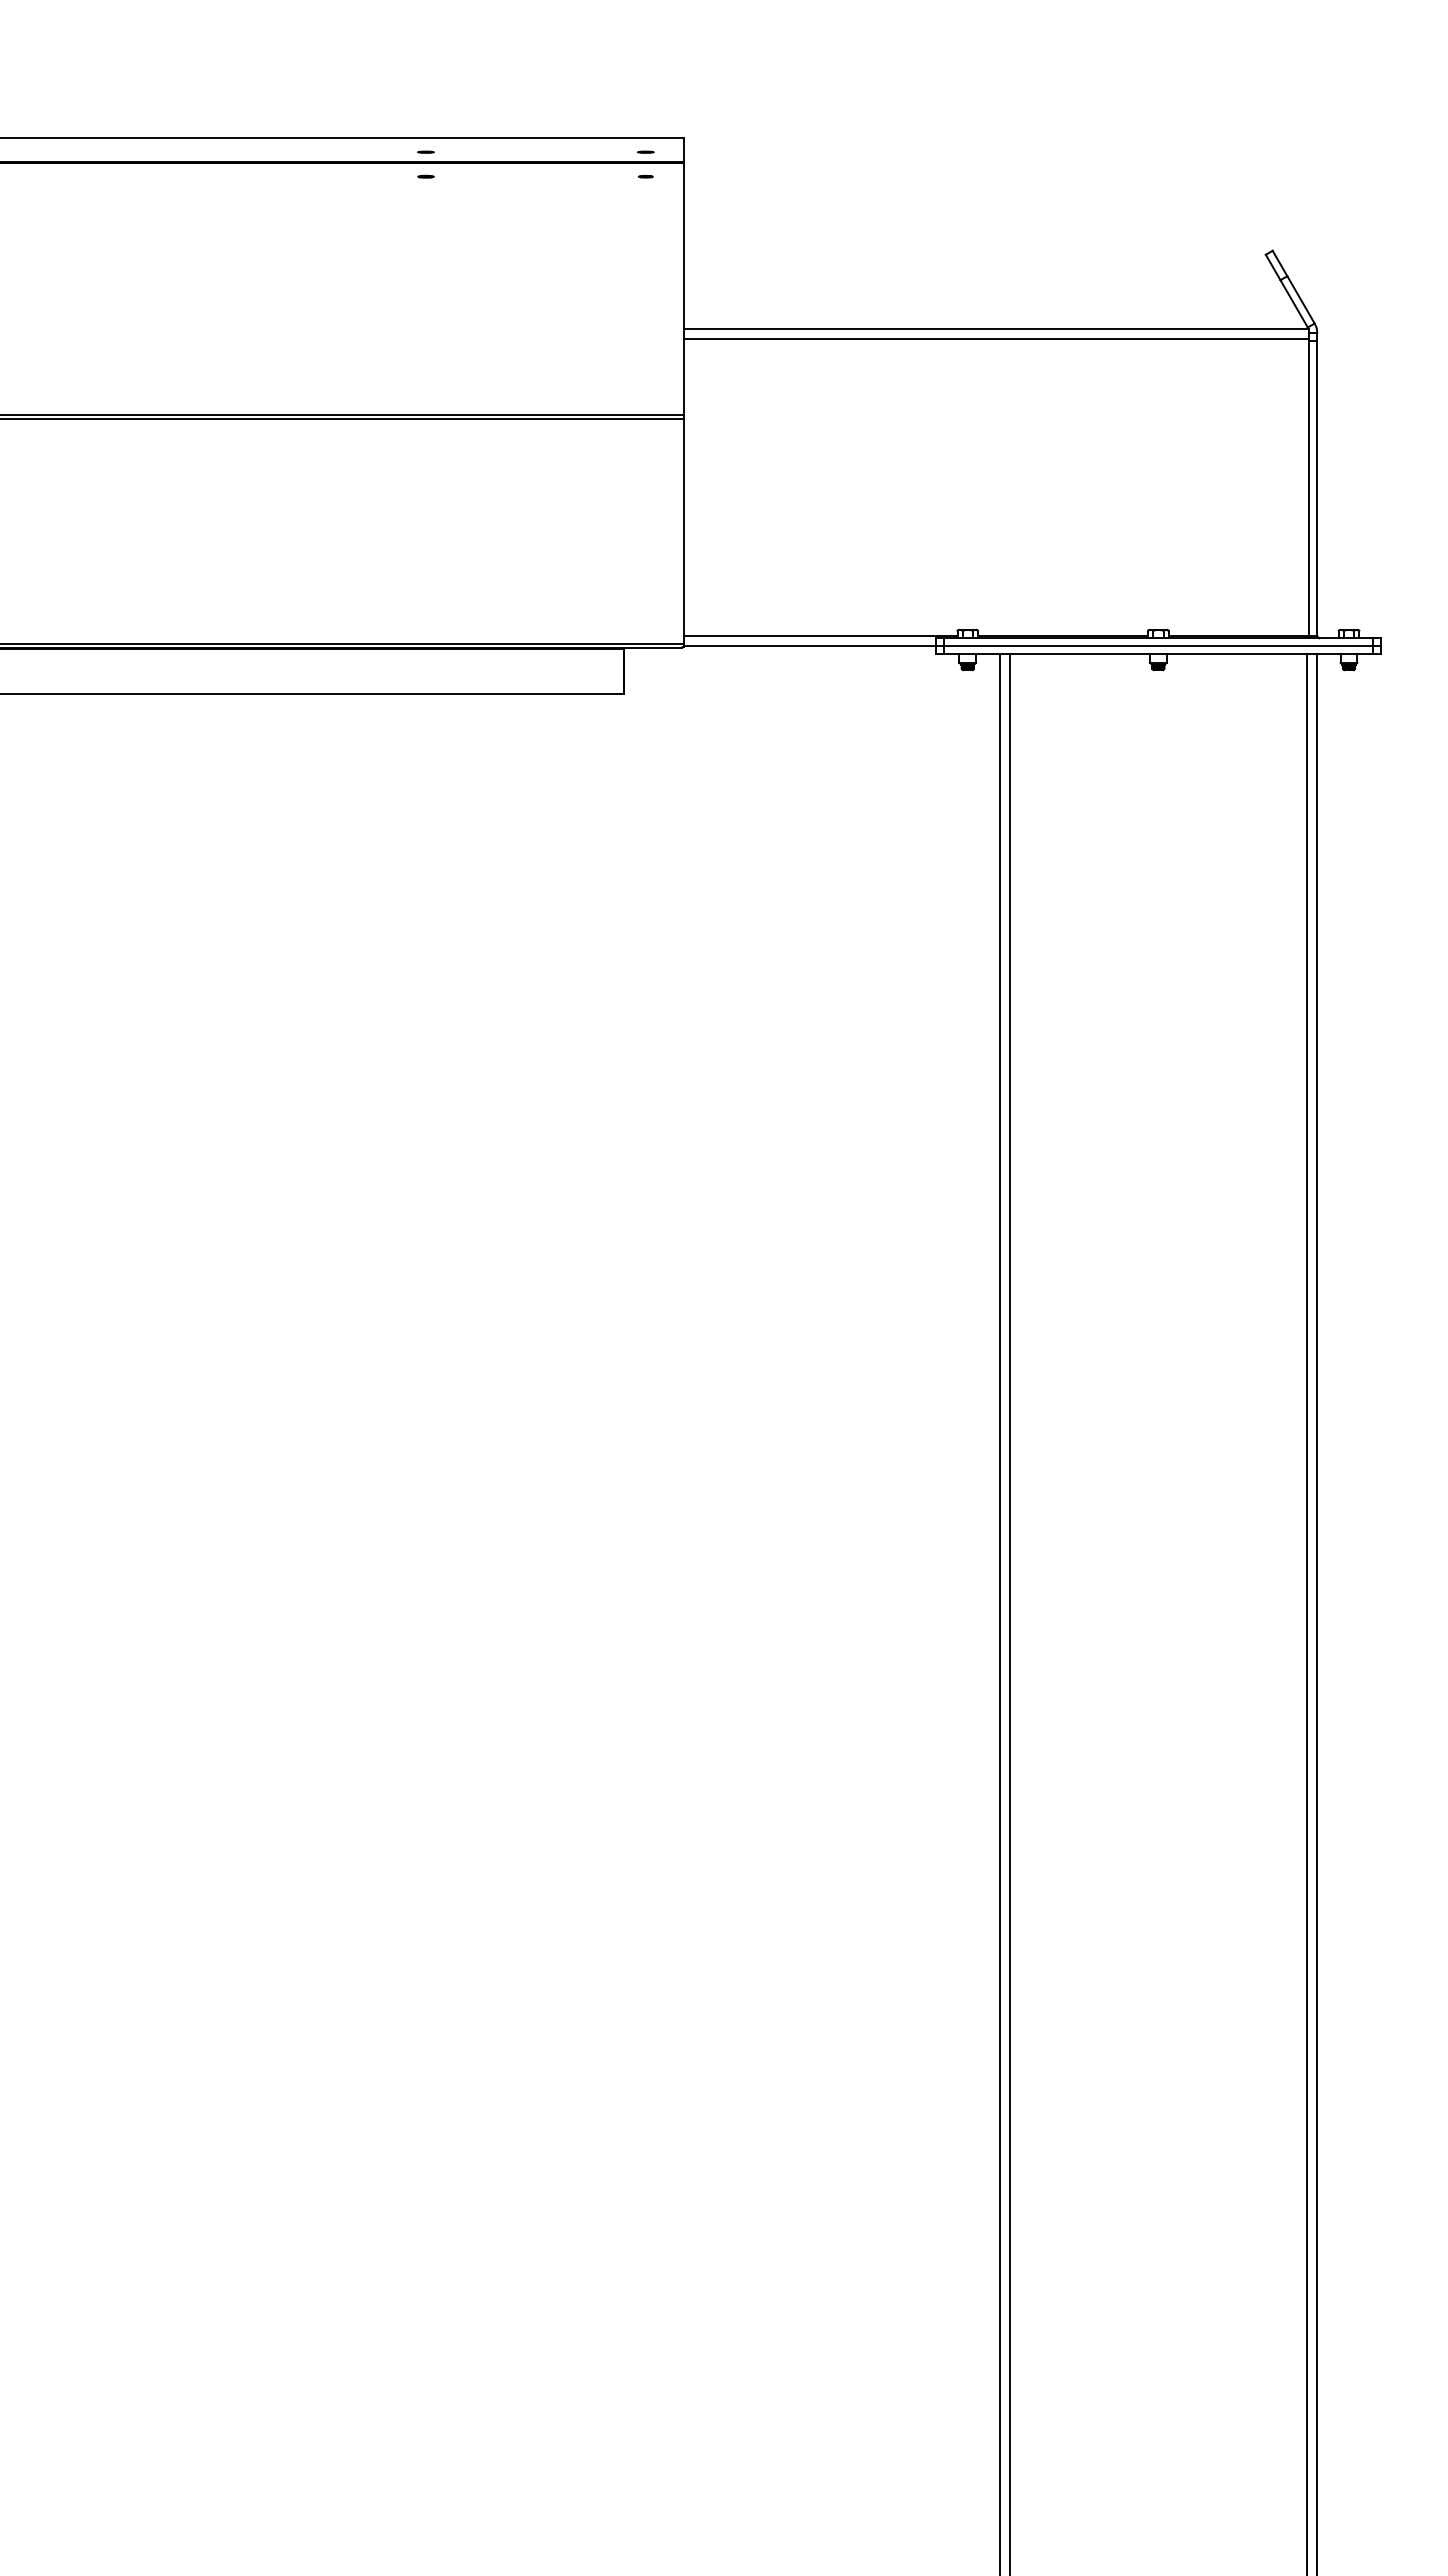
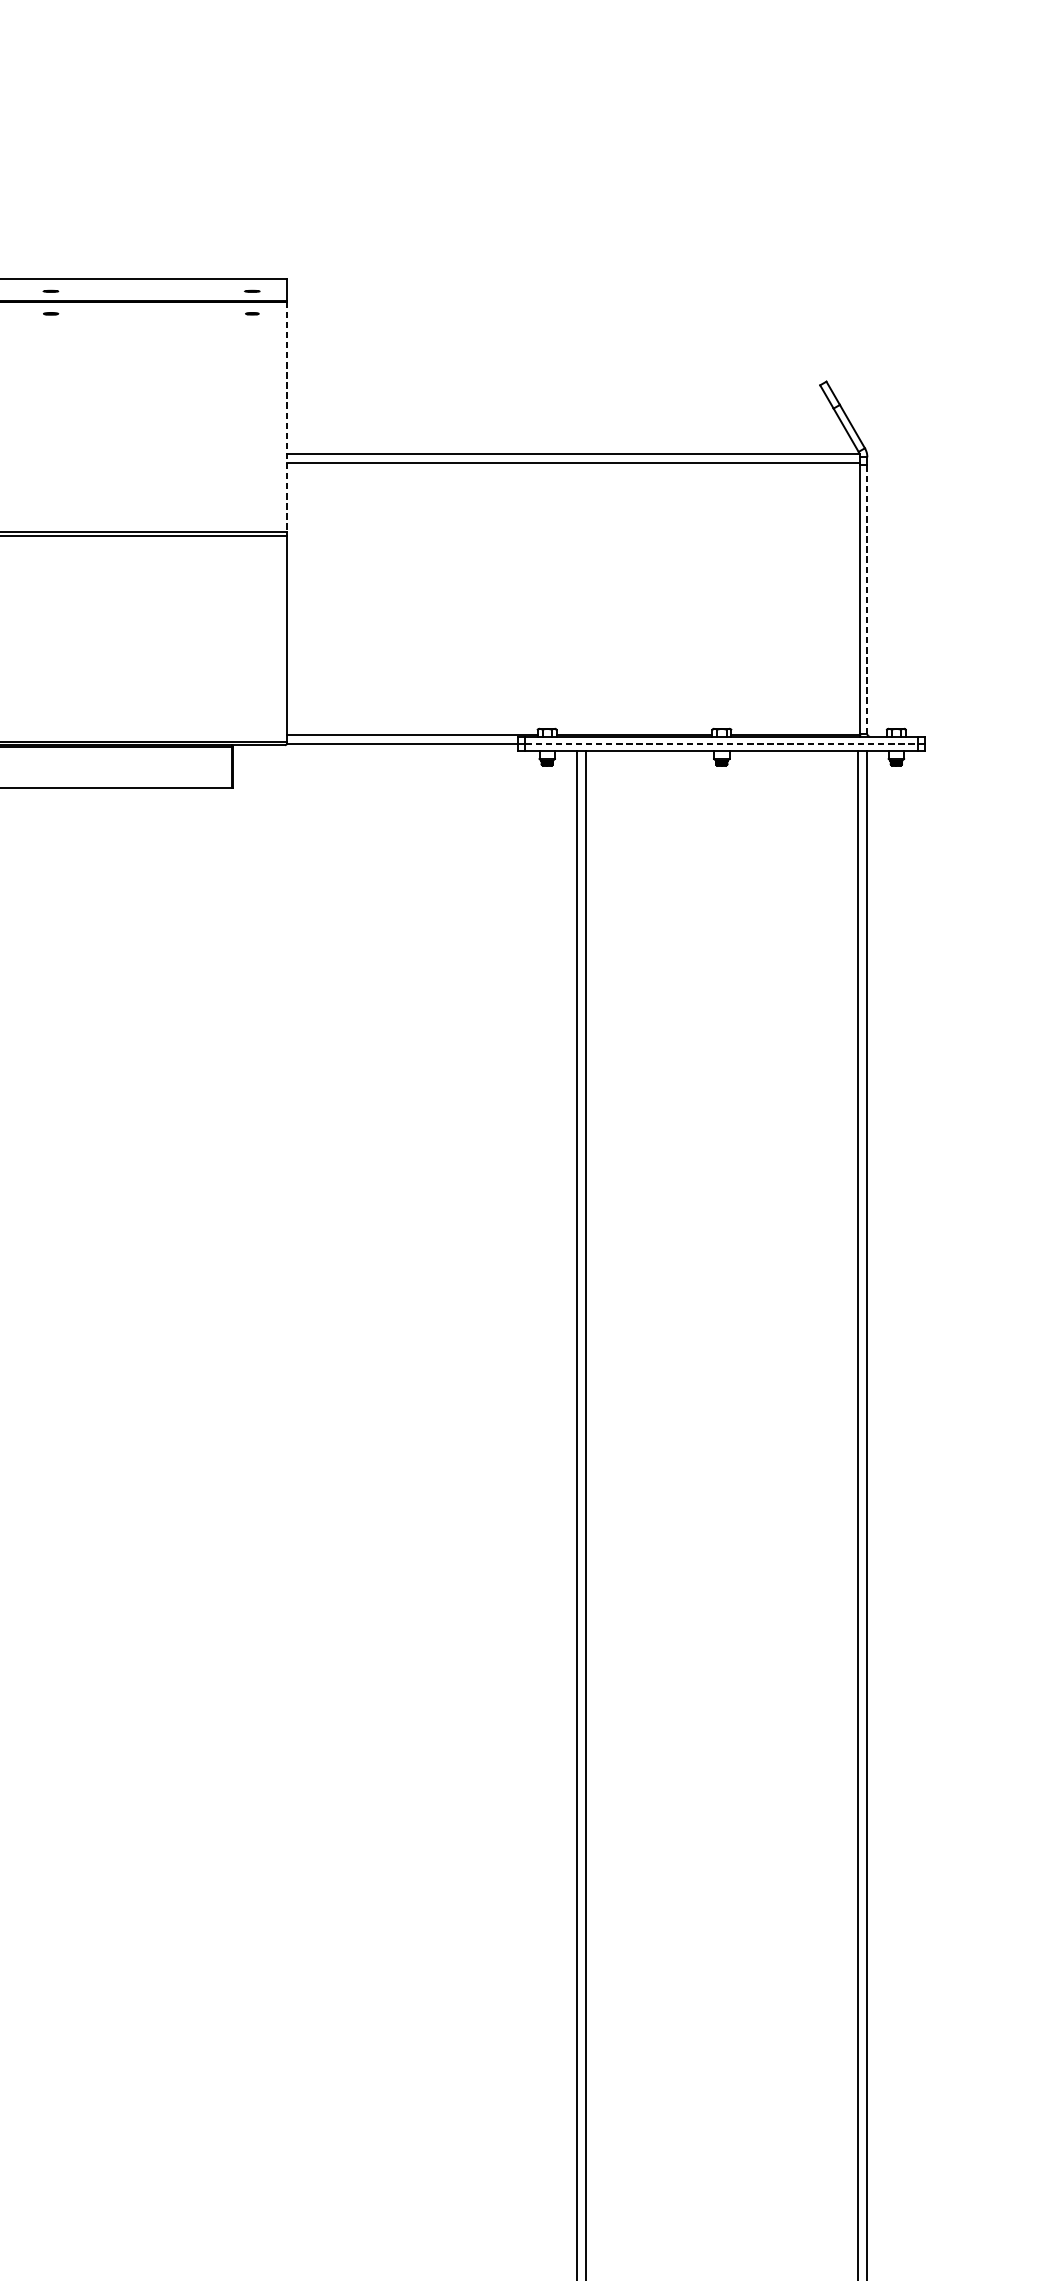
line: (683, 289) -> (286, 417), solid -> dashed
line: (1317, 487) -> (867, 598), solid -> dashed
line: (1158, 646) -> (721, 744), solid -> dashed

